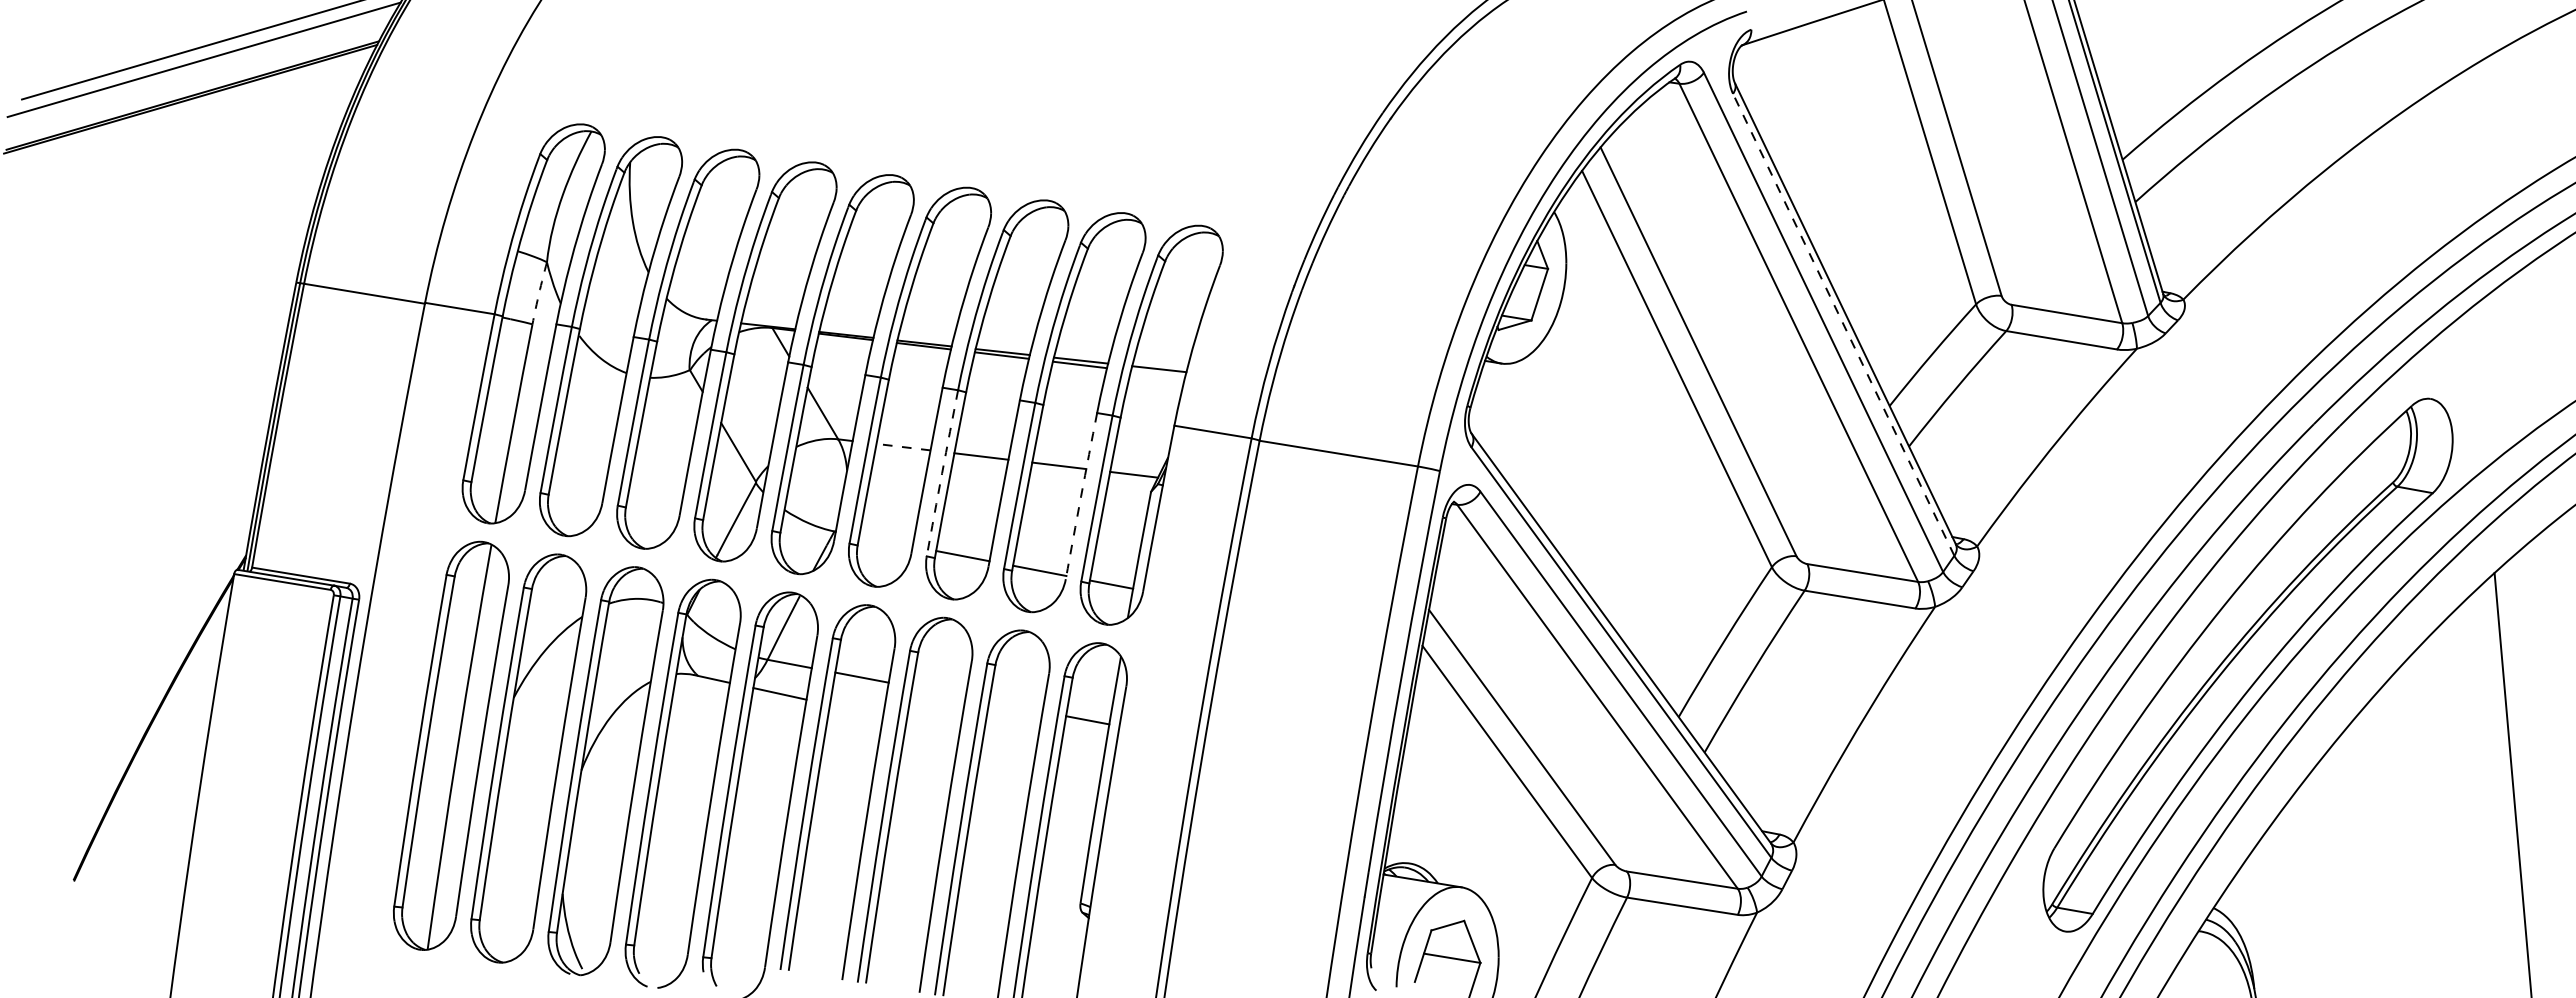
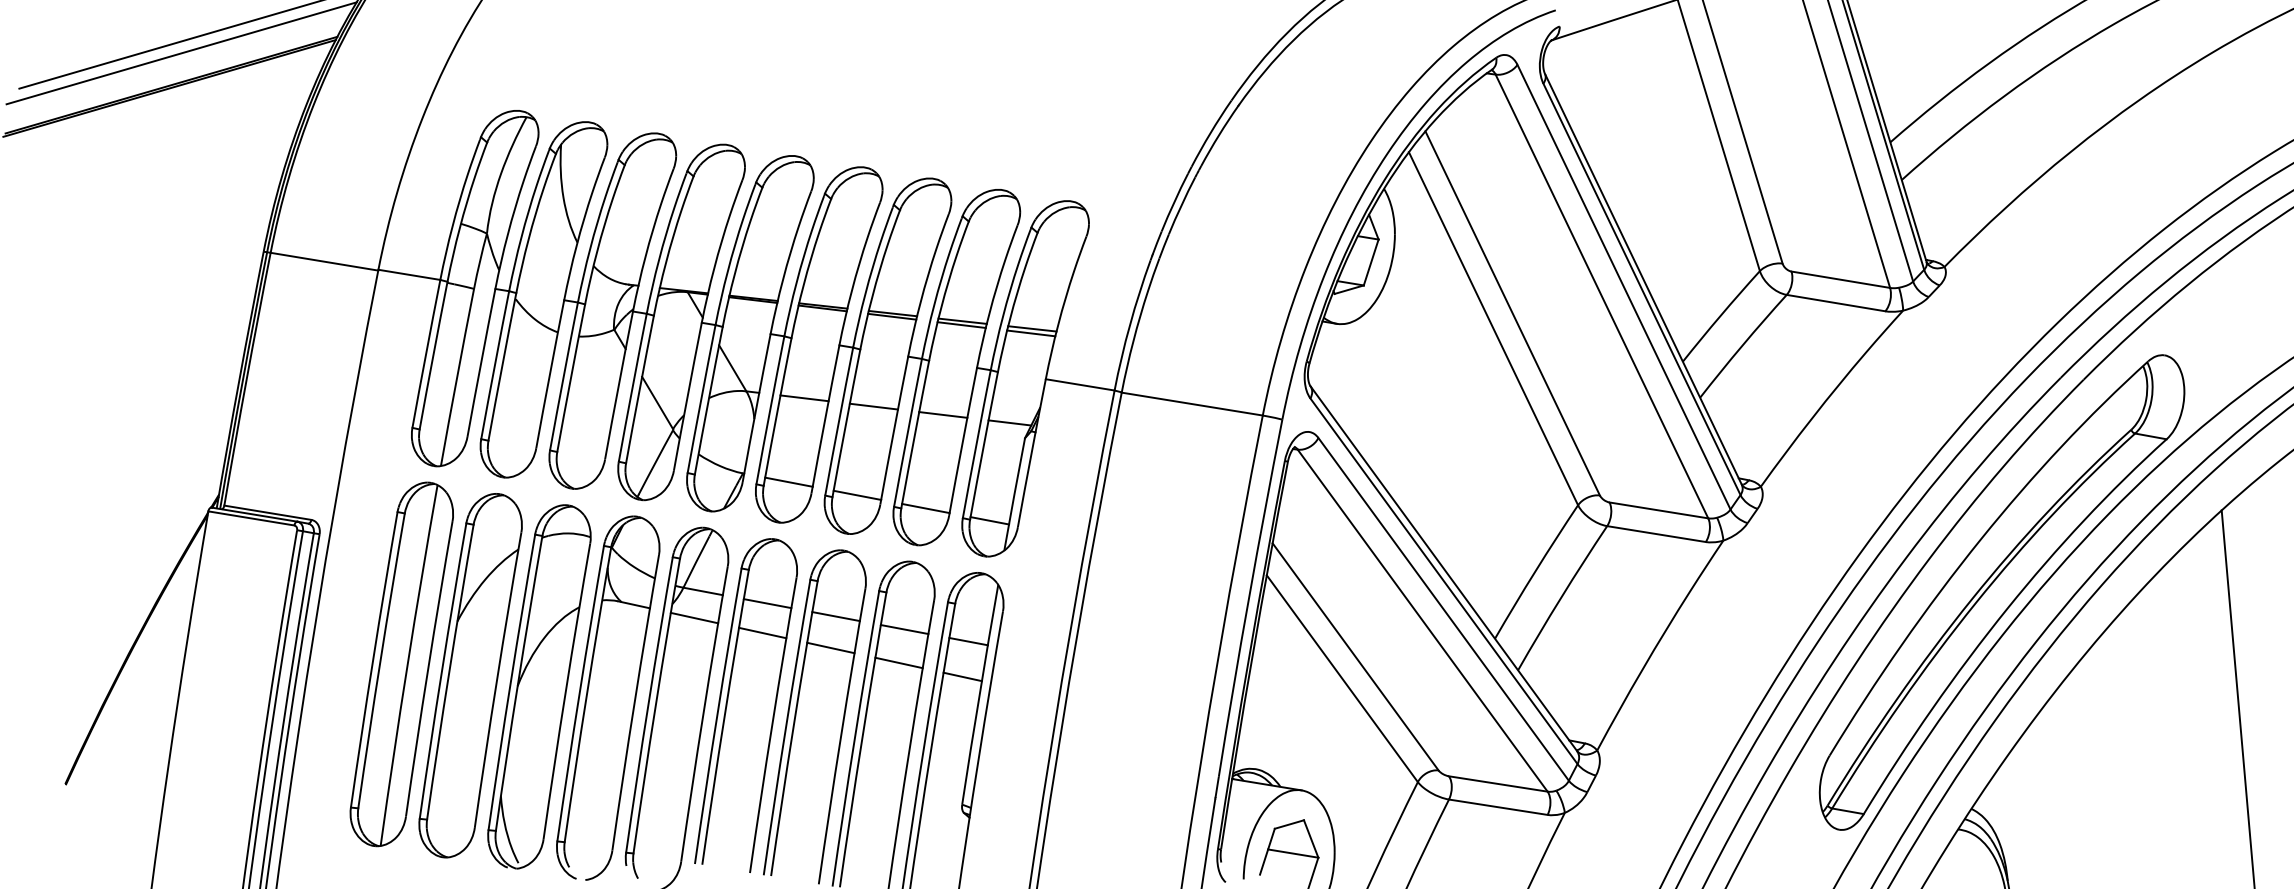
arc: (539, 293) -> (480, 261), dashed -> solid
line: (1843, 324) -> (1641, 289), dashed -> solid
line: (1158, 374) -> (1031, 333), added
line: (903, 447) -> (804, 398), dashed -> solid
arc: (942, 473) -> (839, 421), dashed -> solid
arc: (1081, 496) -> (963, 442), dashed -> solid
line: (885, 541) -> (788, 482), added
line: (938, 692) -> (835, 616), added
line: (1015, 706) -> (904, 629), added
line: (856, 710) -> (762, 632), added
line: (932, 727) -> (830, 648), added
line: (1009, 744) -> (898, 663), added
line: (1080, 759) -> (962, 676), added

